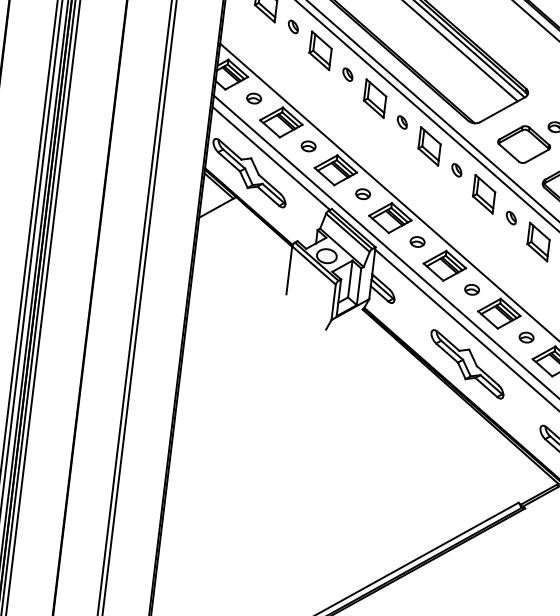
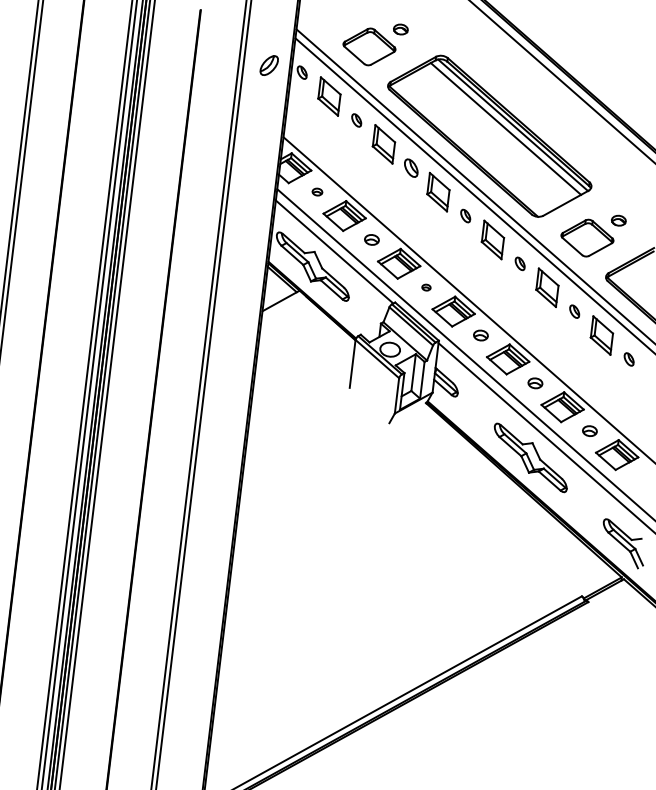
part: (347, 74) -> (410, 168), size x1.4
part: (254, 97) -> (317, 191), size x0.7
part: (363, 193) -> (426, 287), size x0.6

